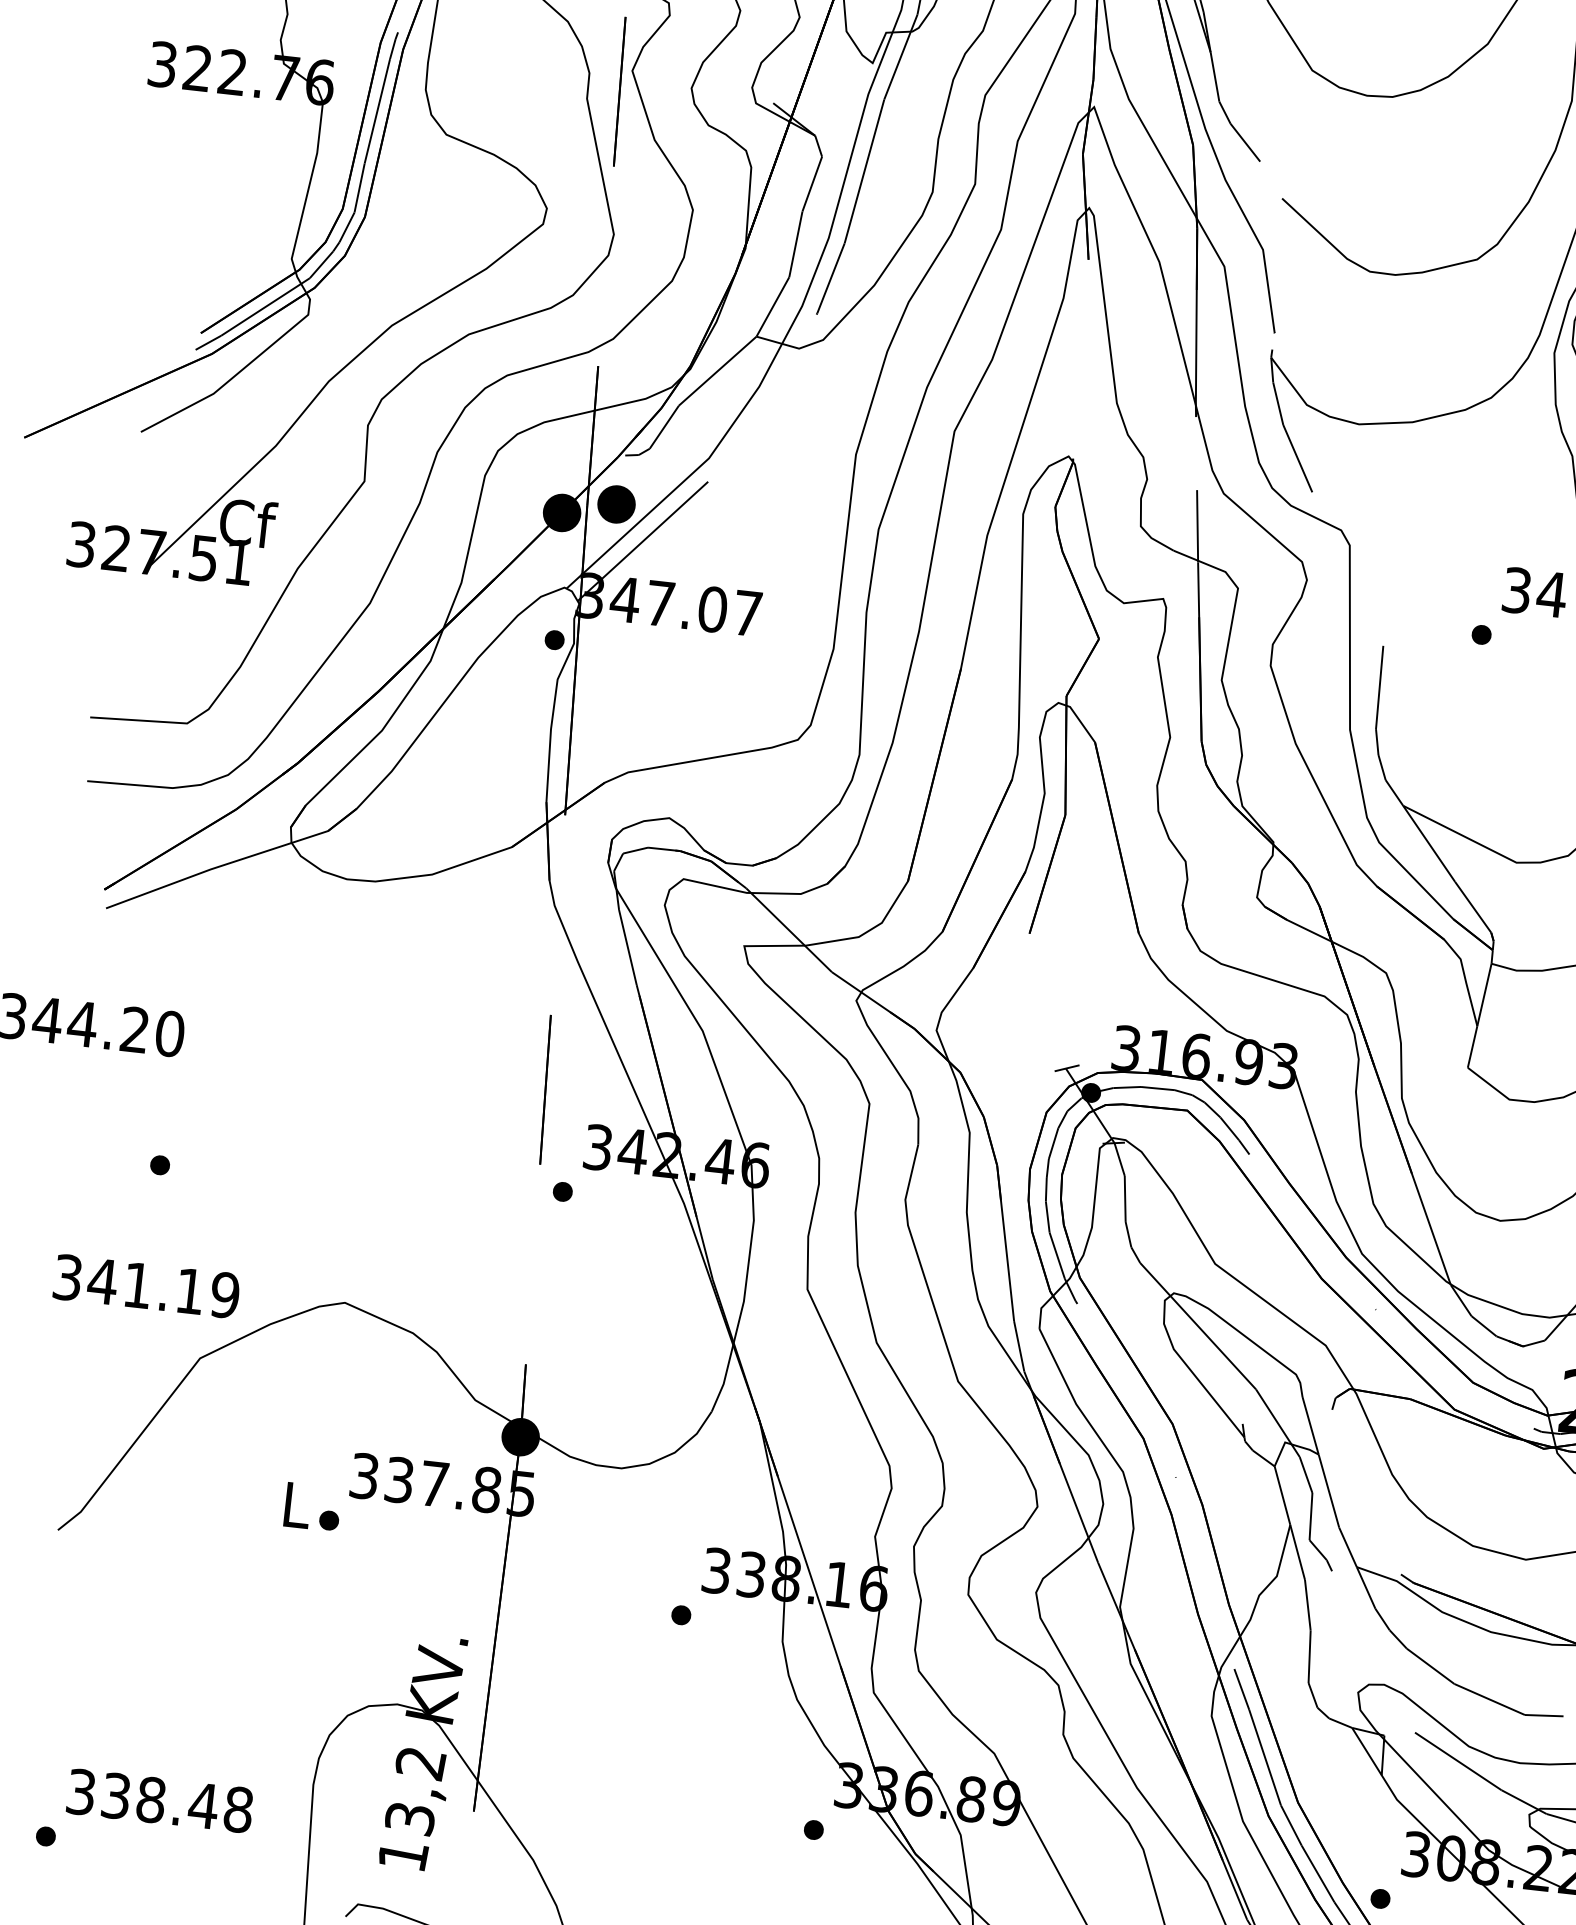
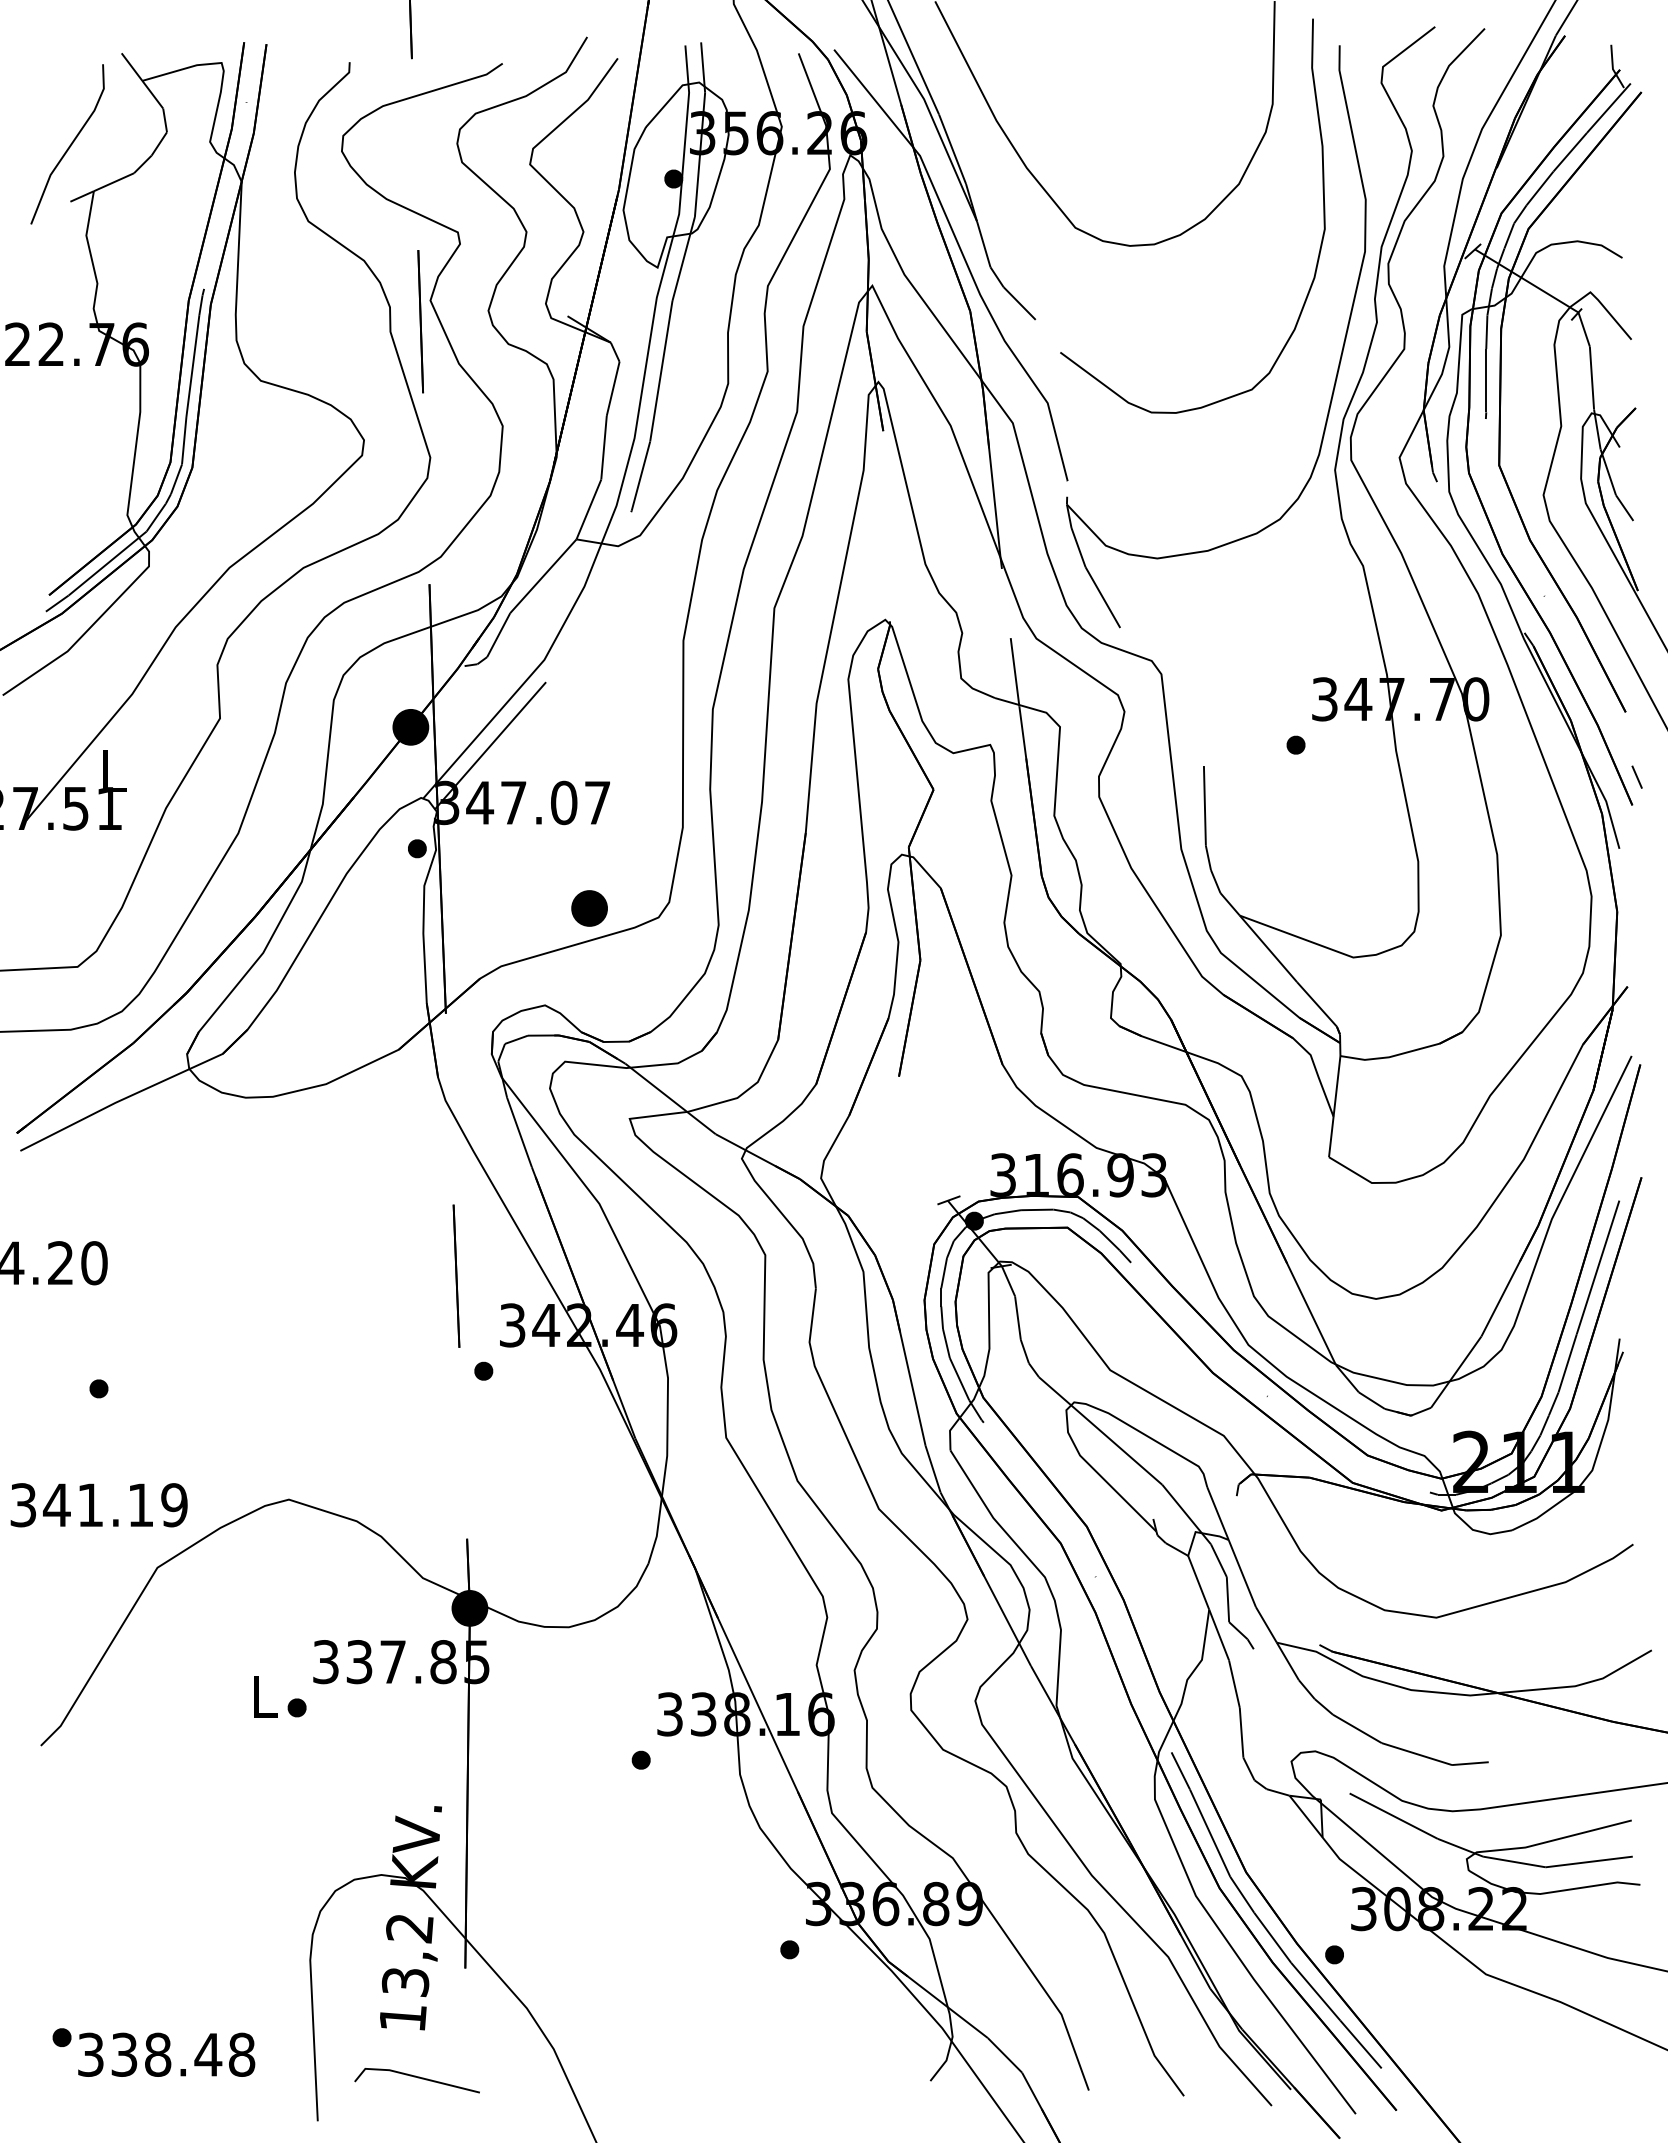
part: (616, 504) -> (589, 908), moved
text: (247, 523) -> (113, 770), Cf -> L
text: (160, 1800) -> (166, 2054), moved

